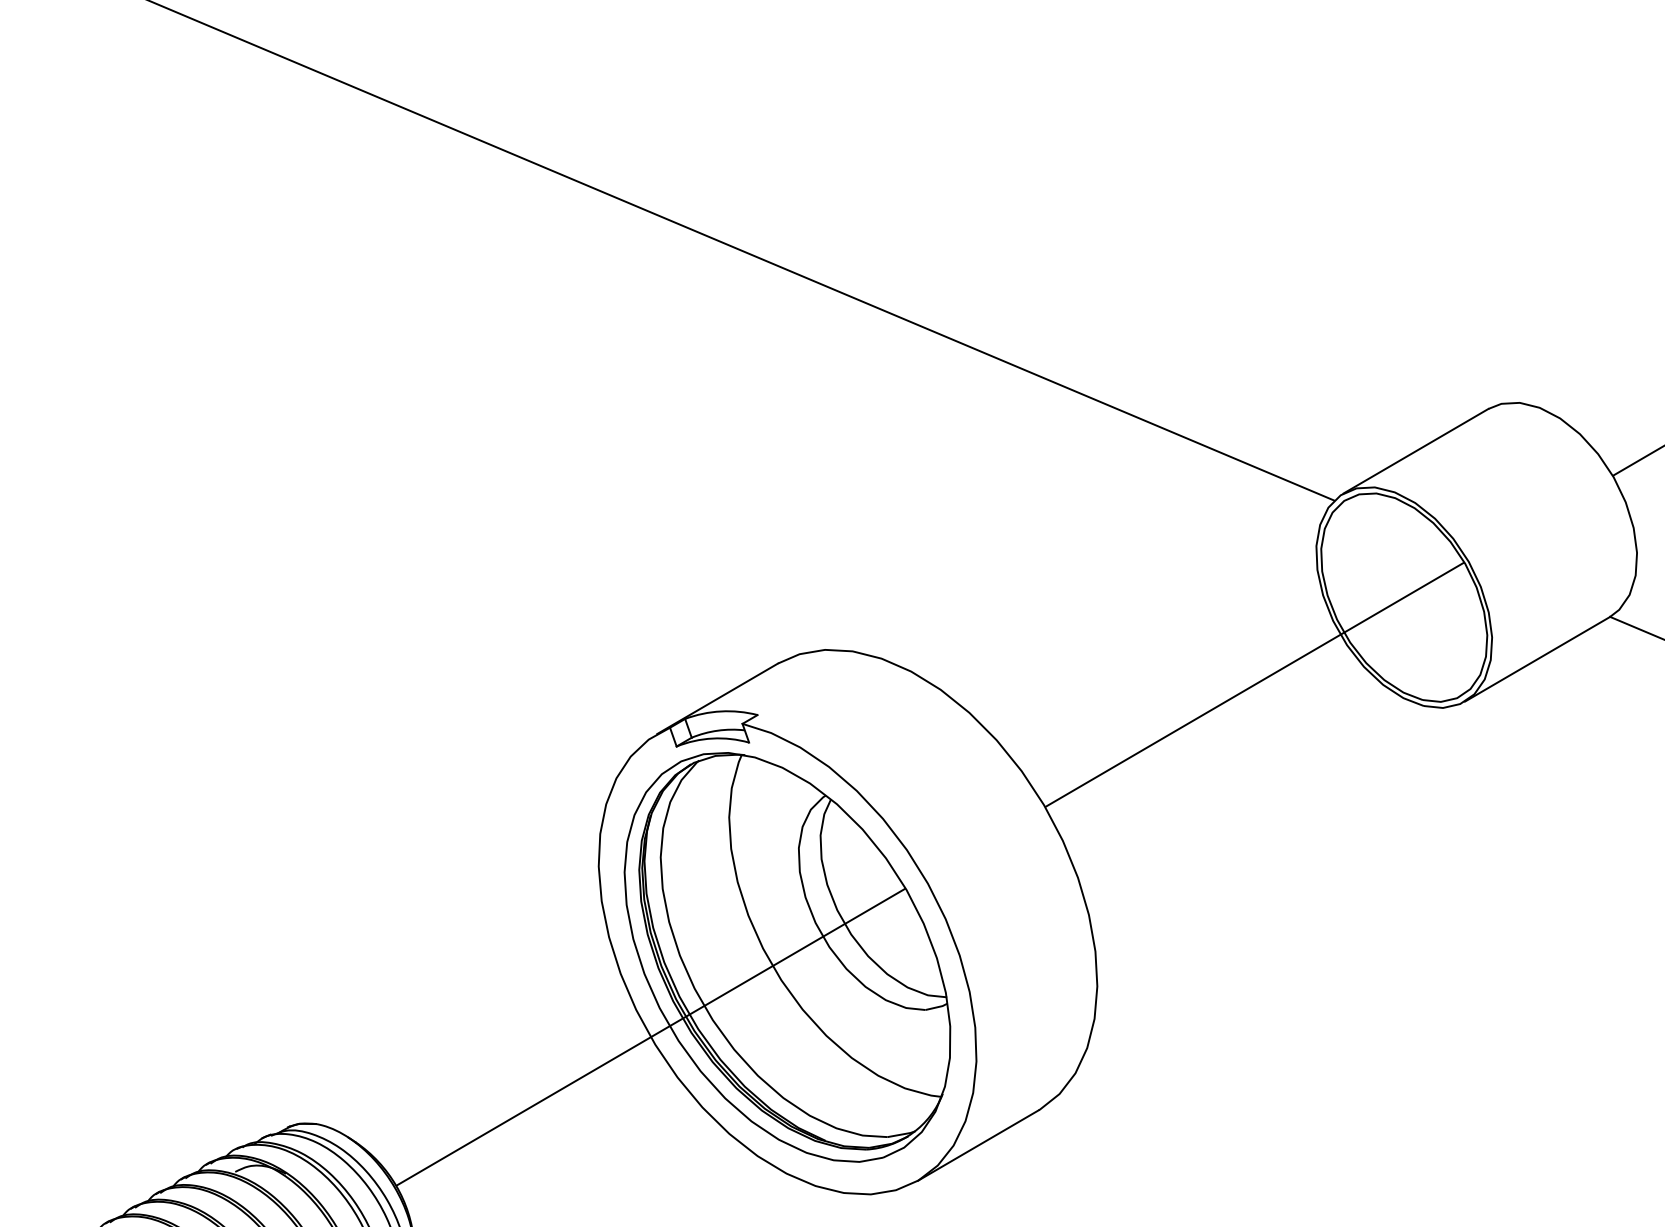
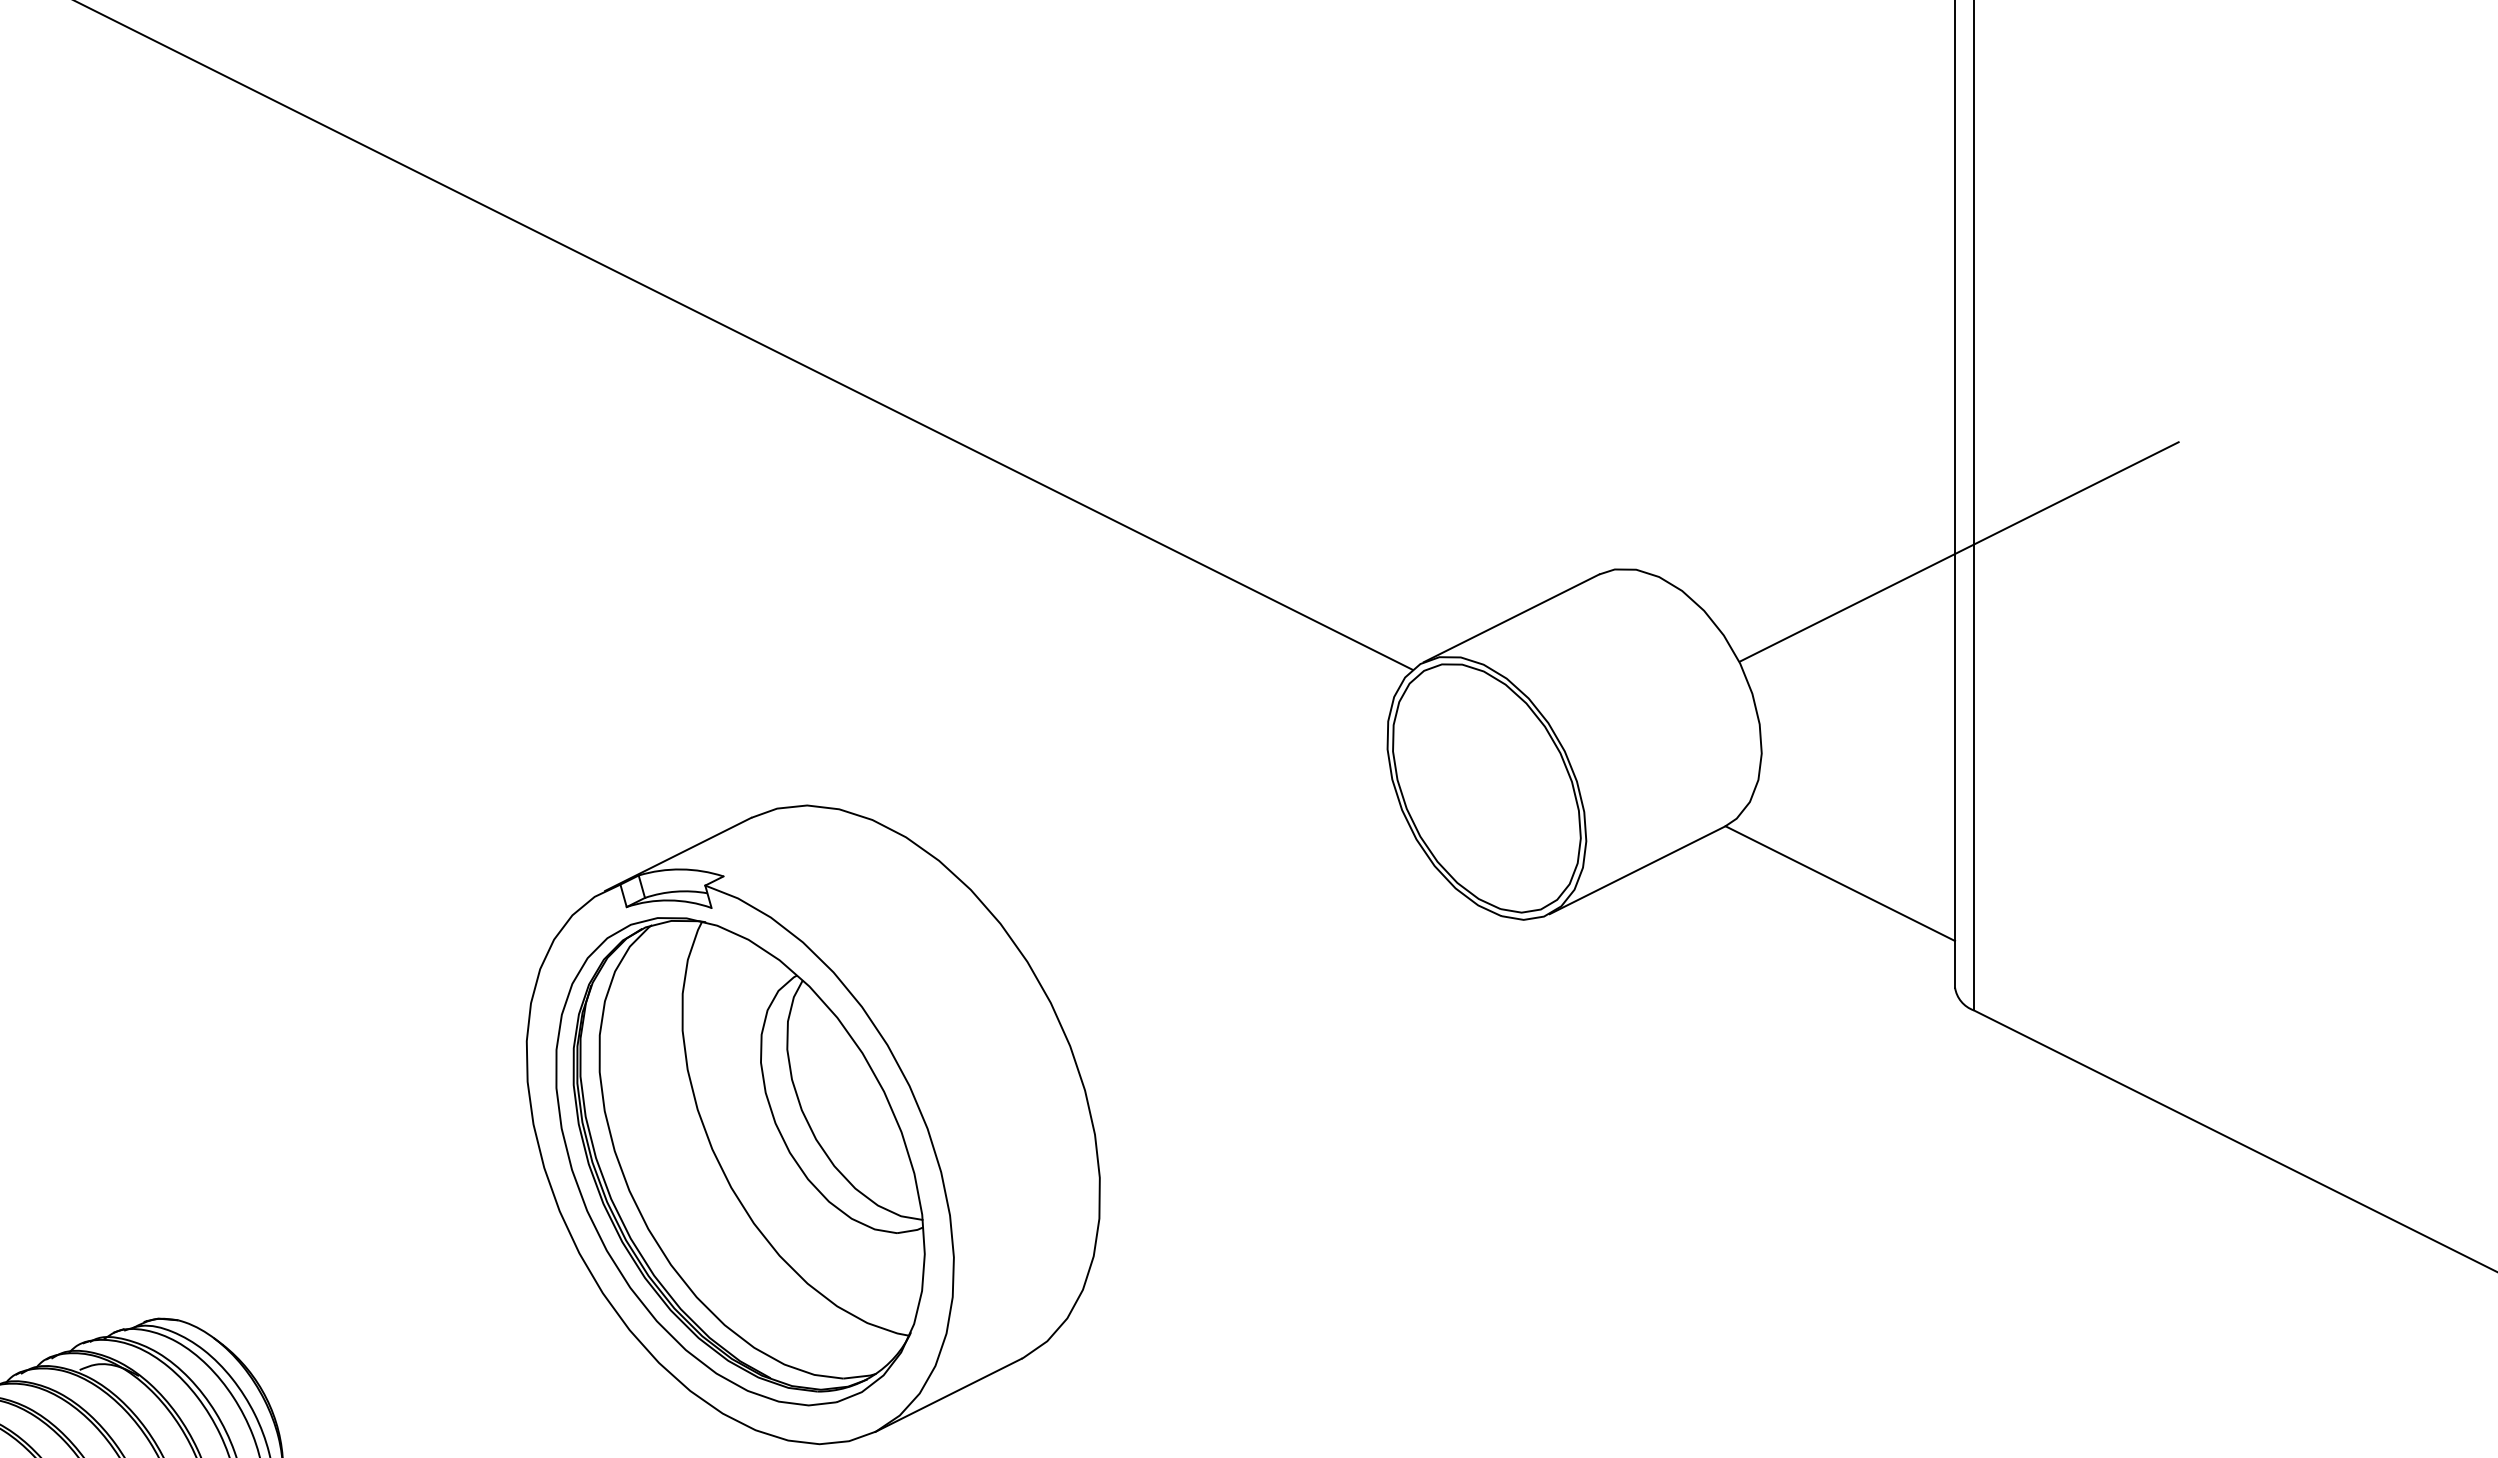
line: (1254, 684) -> (1305, 878), removed
line: (650, 1036) -> (574, 1243), removed

